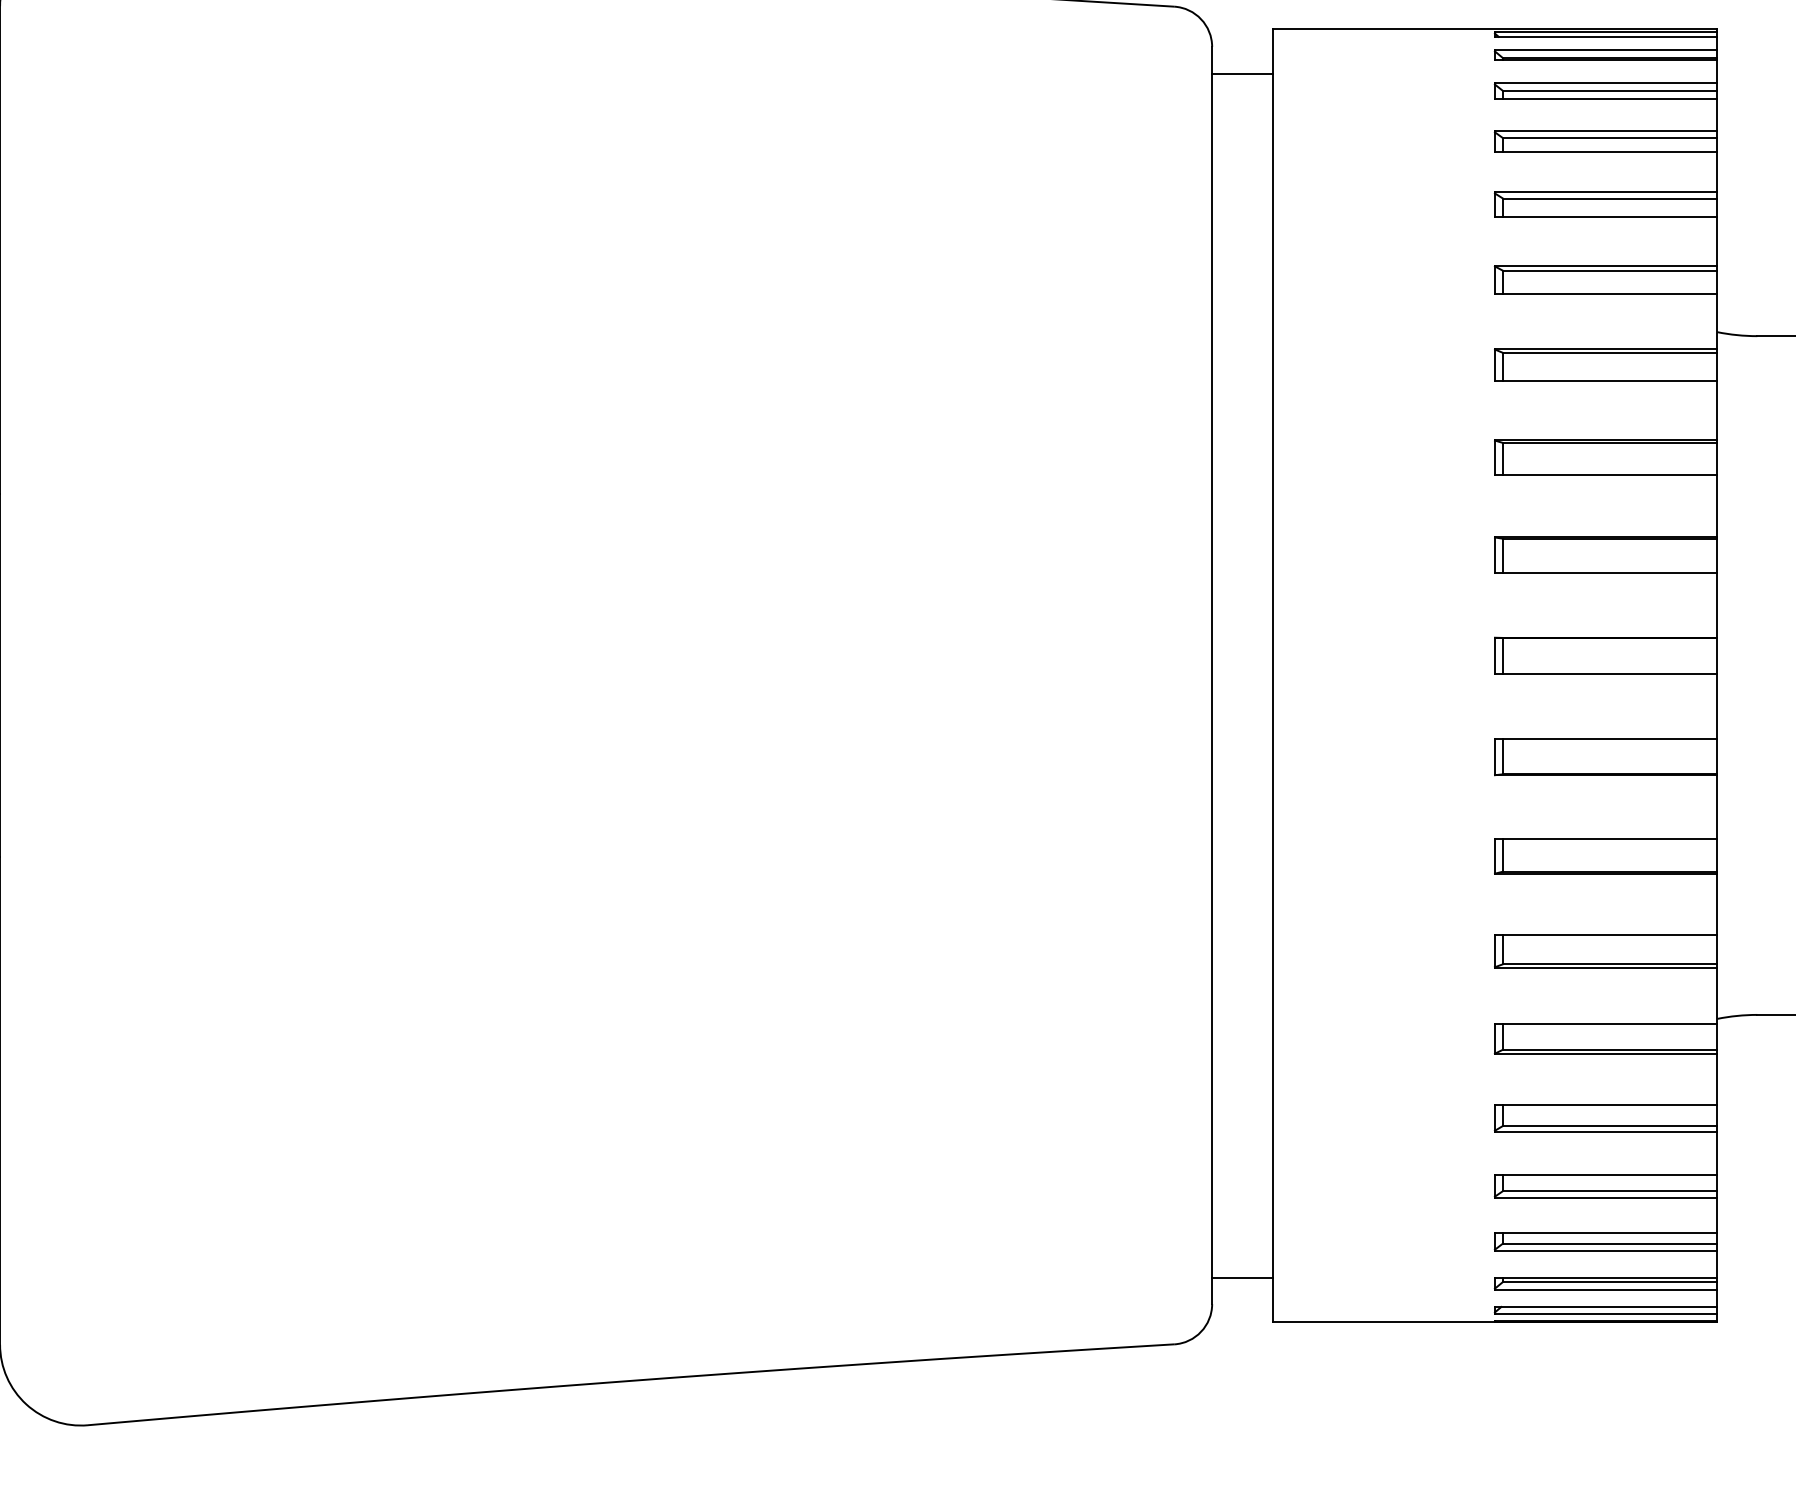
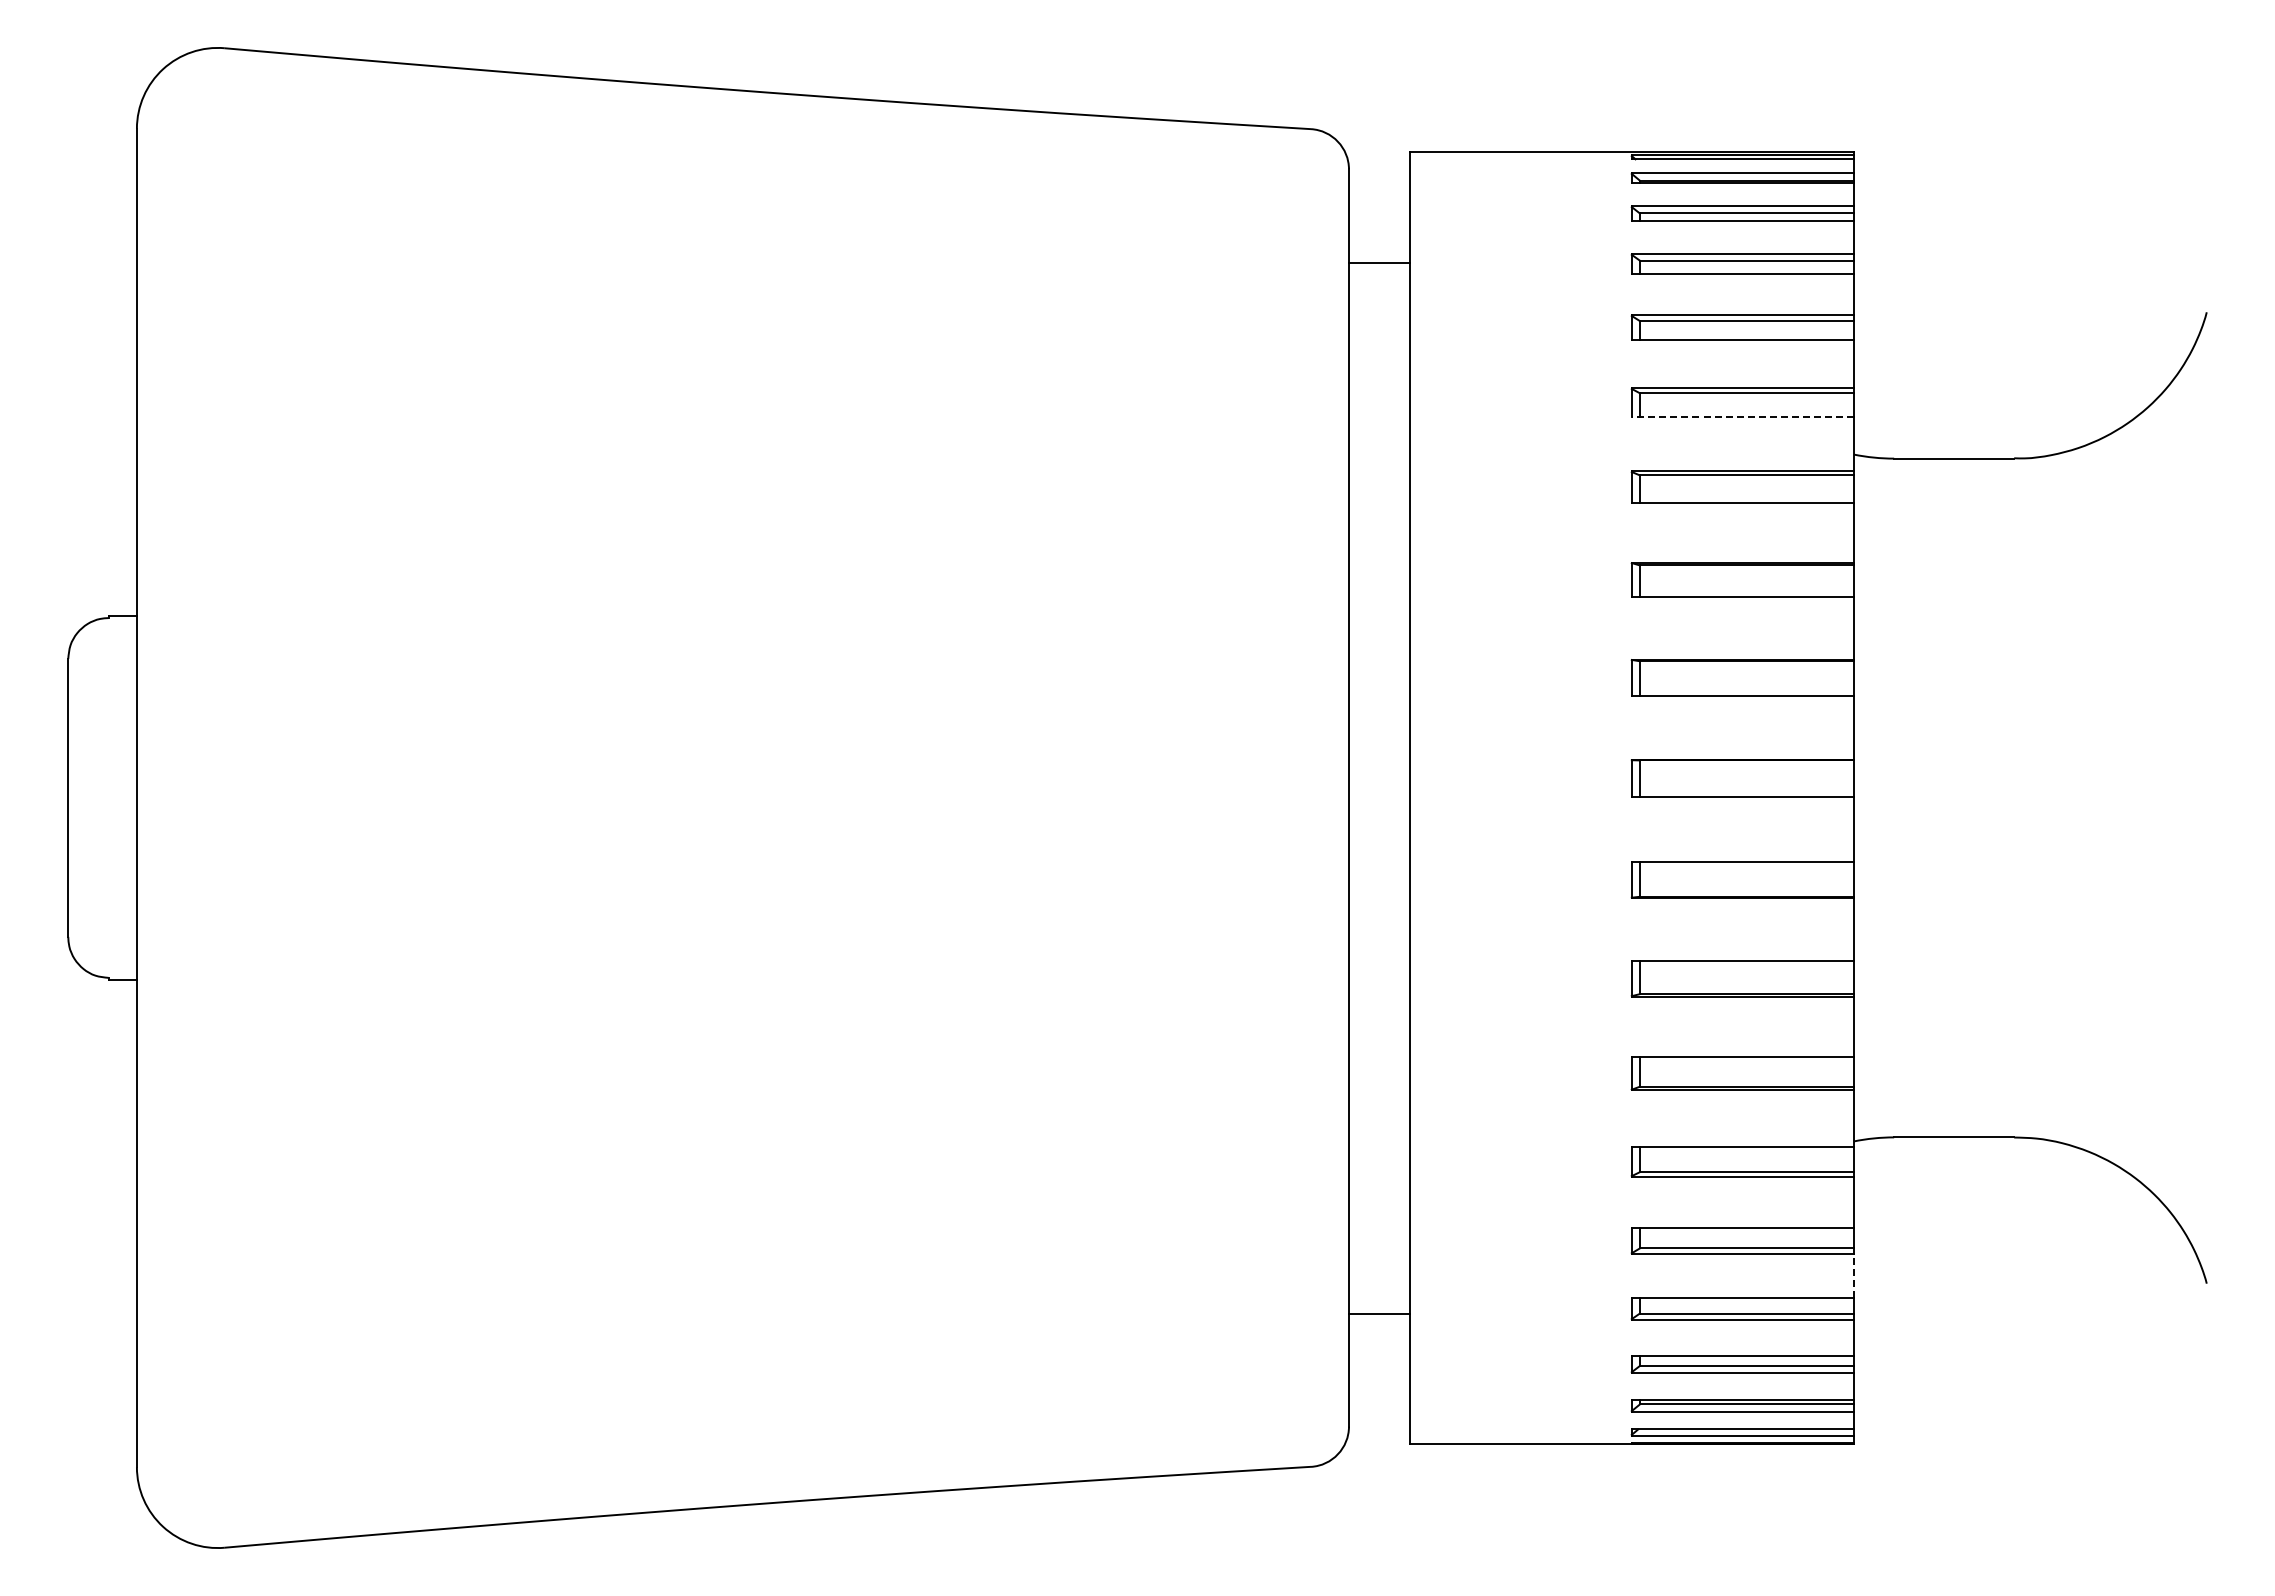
line: (1242, 74) -> (1379, 263), moved
line: (1605, 294) -> (1742, 416), solid -> dashed
line: (1717, 1154) -> (1854, 1276), solid -> dashed
line: (1242, 1278) -> (1379, 1314), moved

